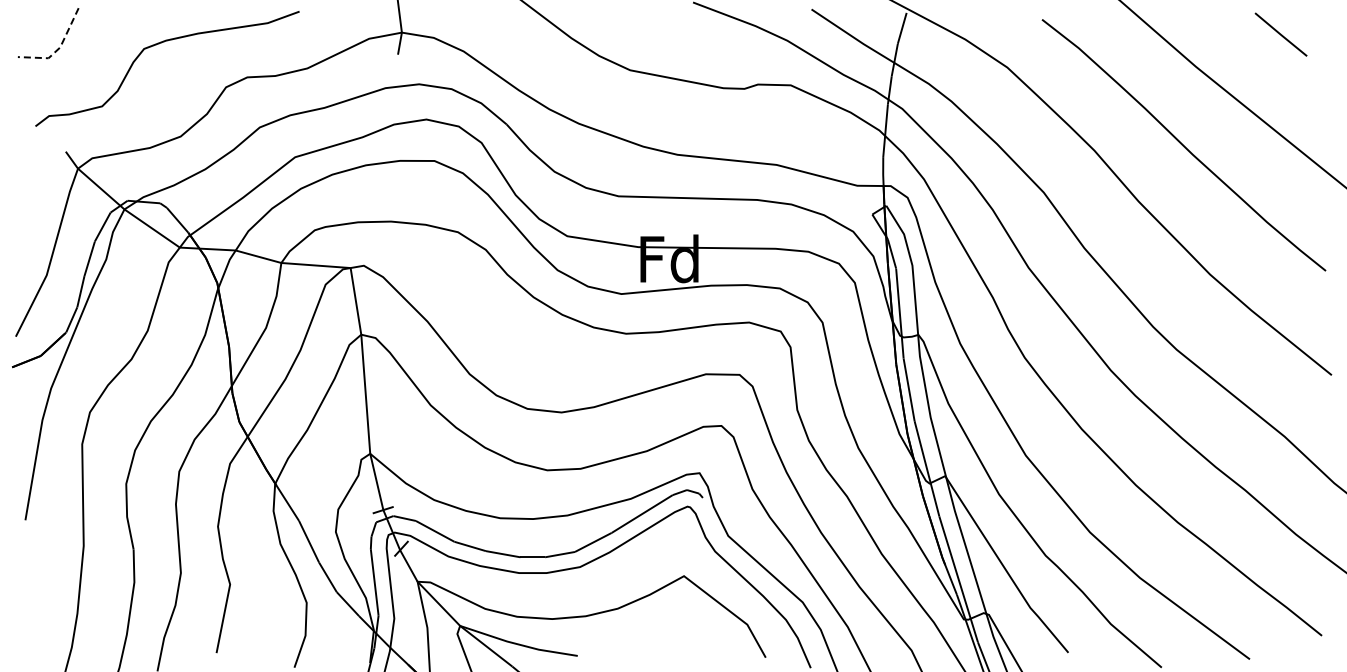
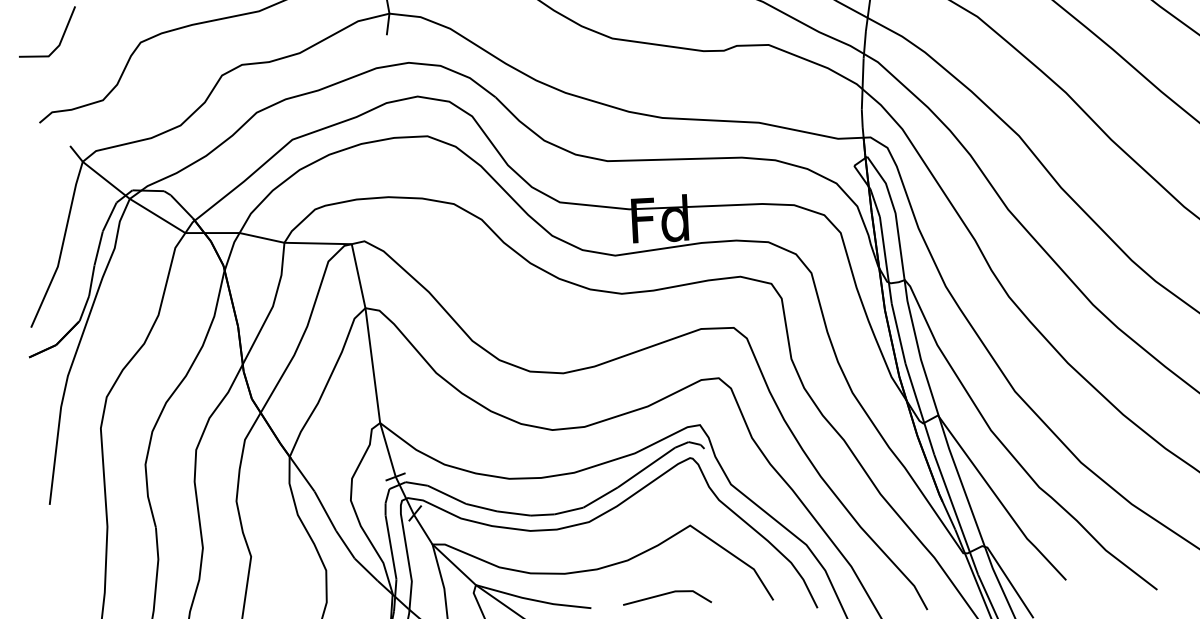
line: (58, 48) -> (57, 46), dashed -> solid
line: (655, 646) -> (666, 595), added

